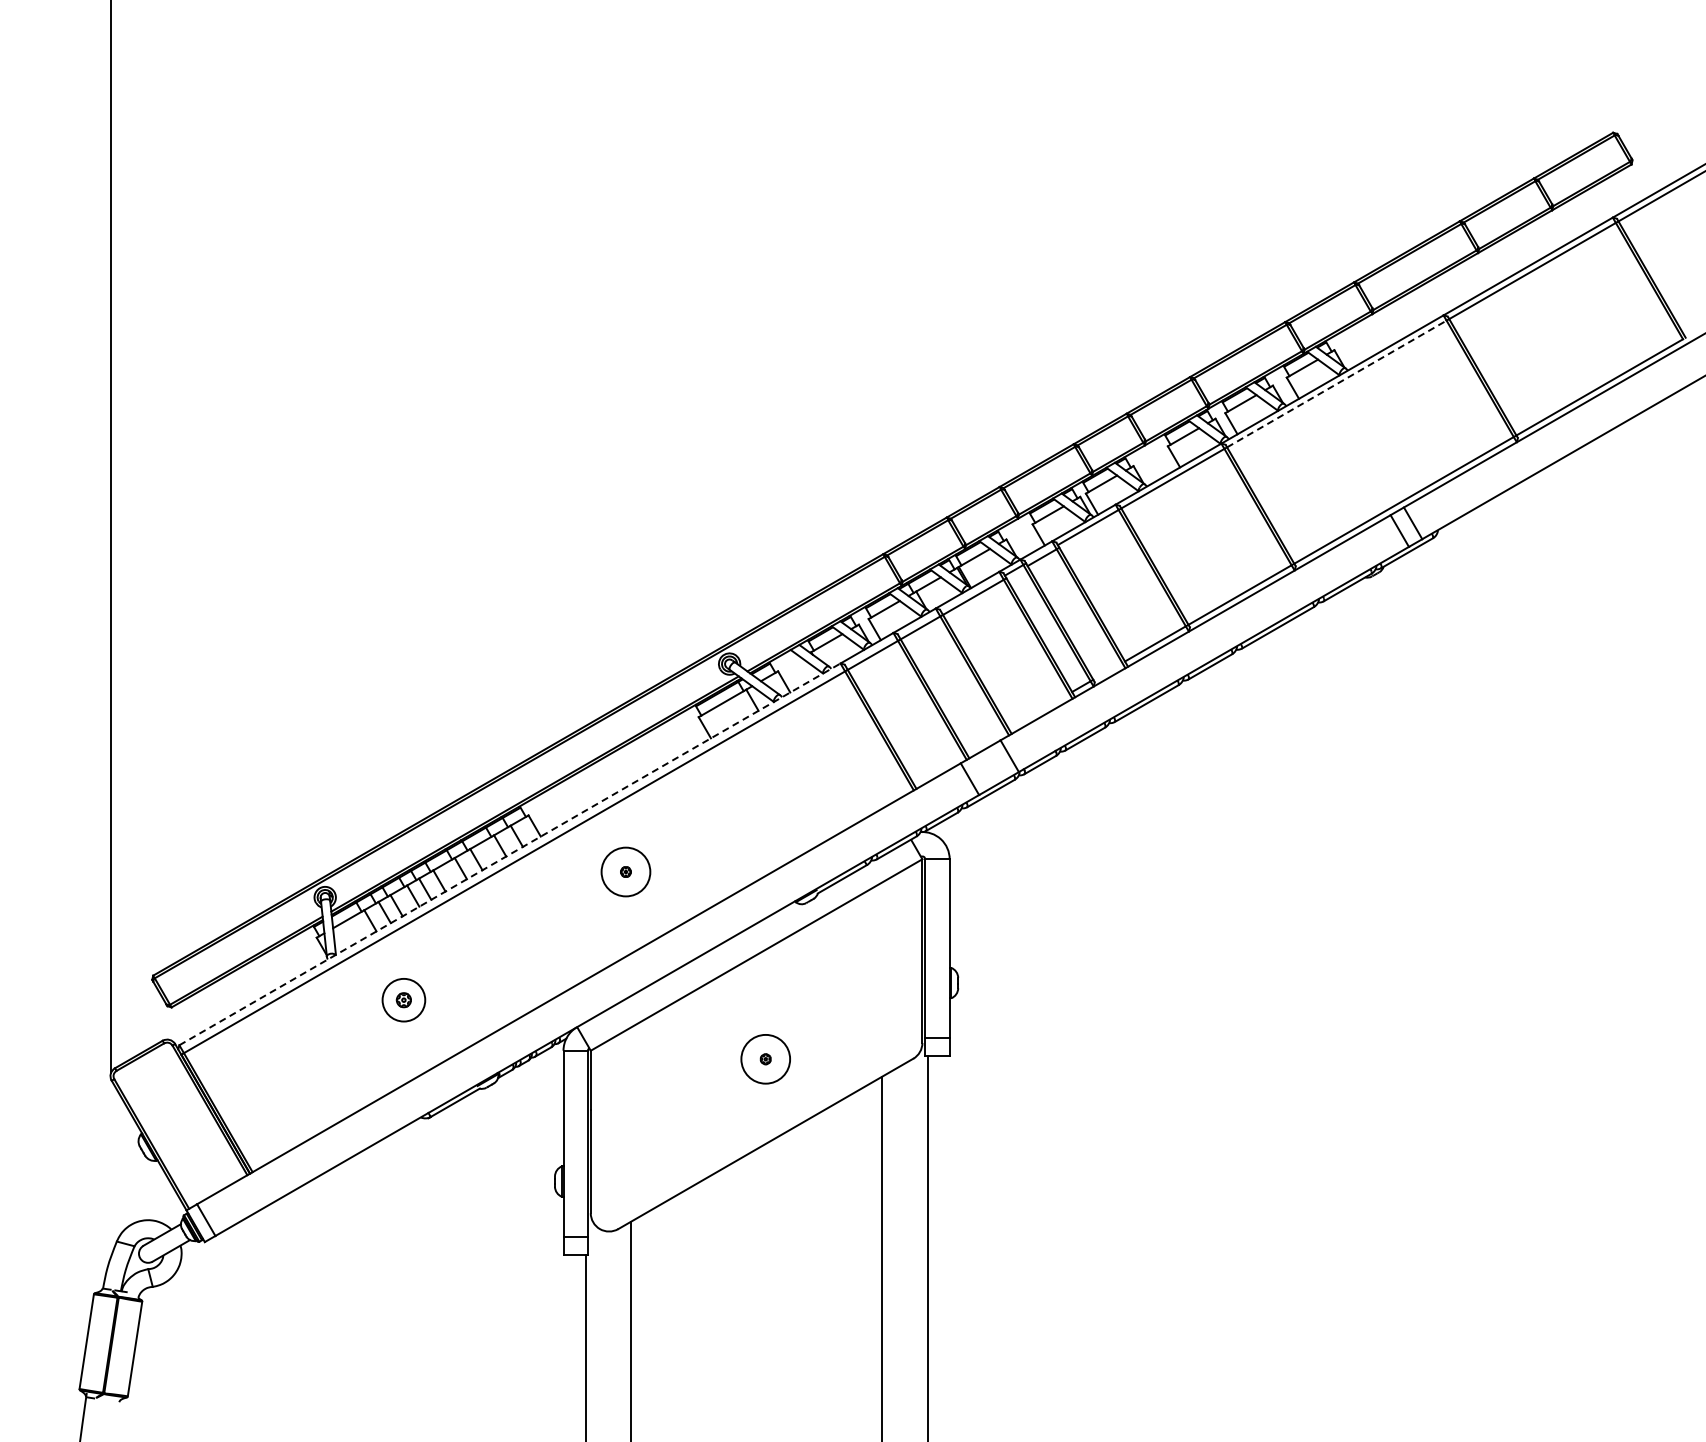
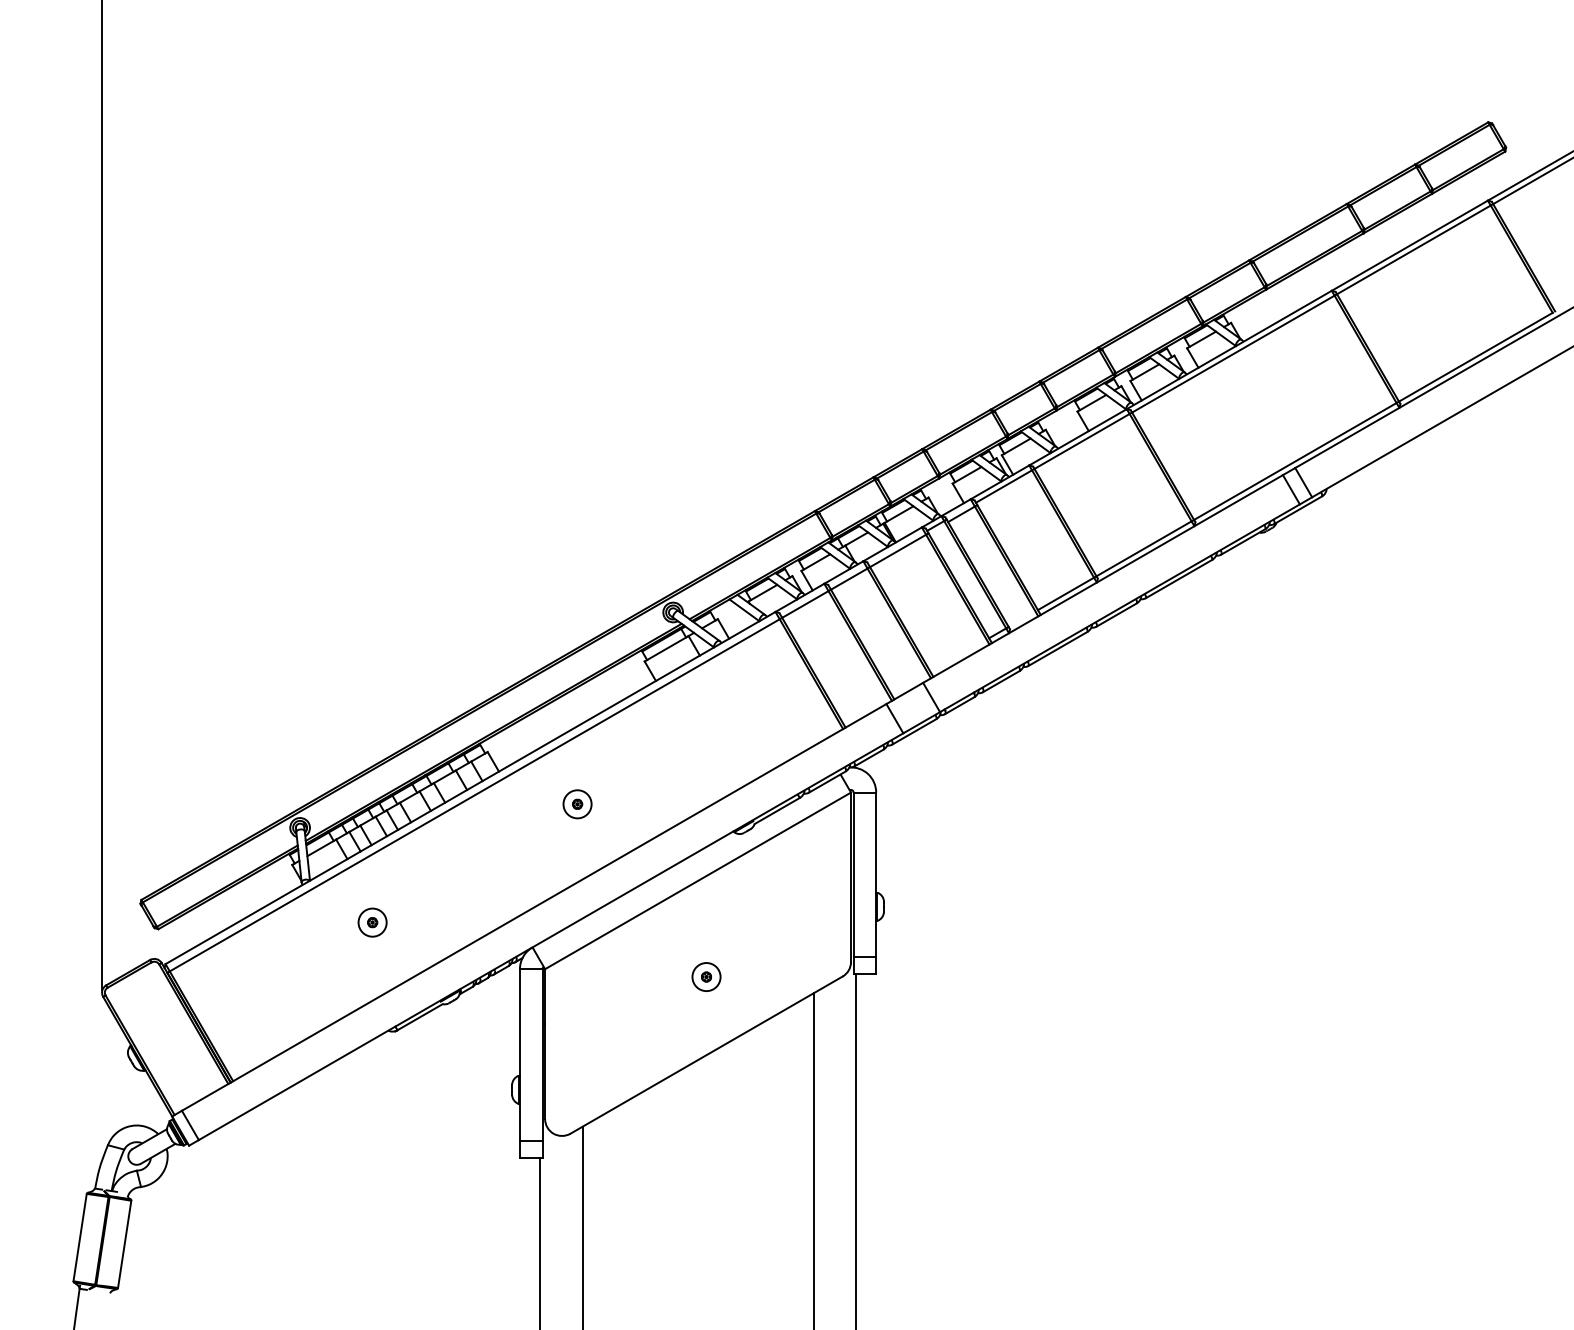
line: (1336, 384) -> (1233, 354), dashed -> solid
line: (509, 854) -> (470, 788), dashed -> solid
circle: (625, 871) -> (577, 803), size x0.62
part: (403, 1000) -> (372, 922), size x0.71
circle: (765, 1059) -> (706, 977), size x0.62

